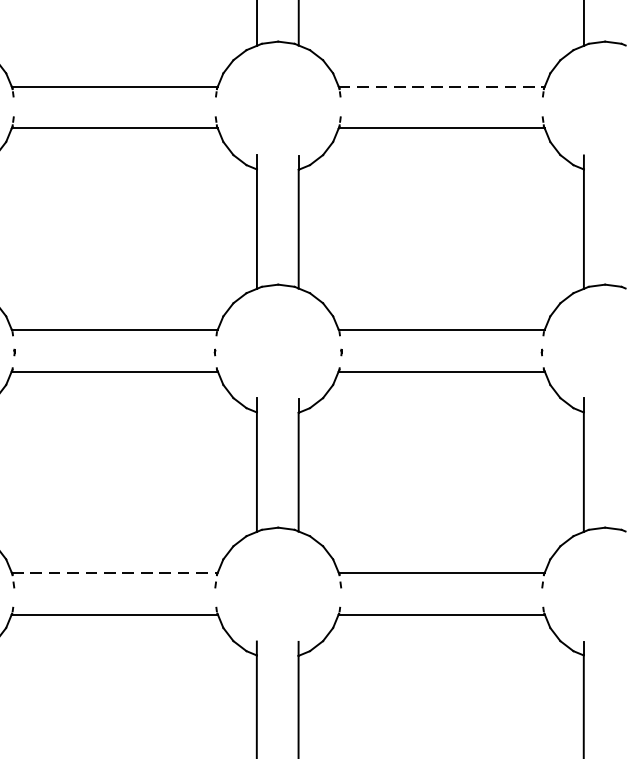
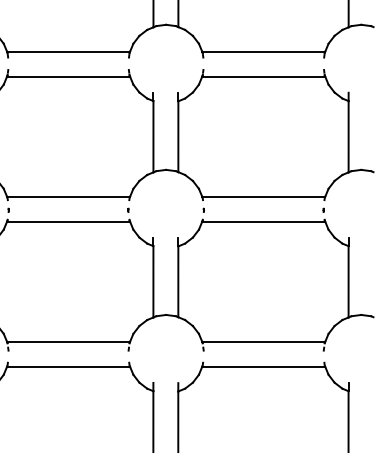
line: (442, 86) -> (264, 51), dashed -> solid
line: (116, 572) -> (69, 341), dashed -> solid

